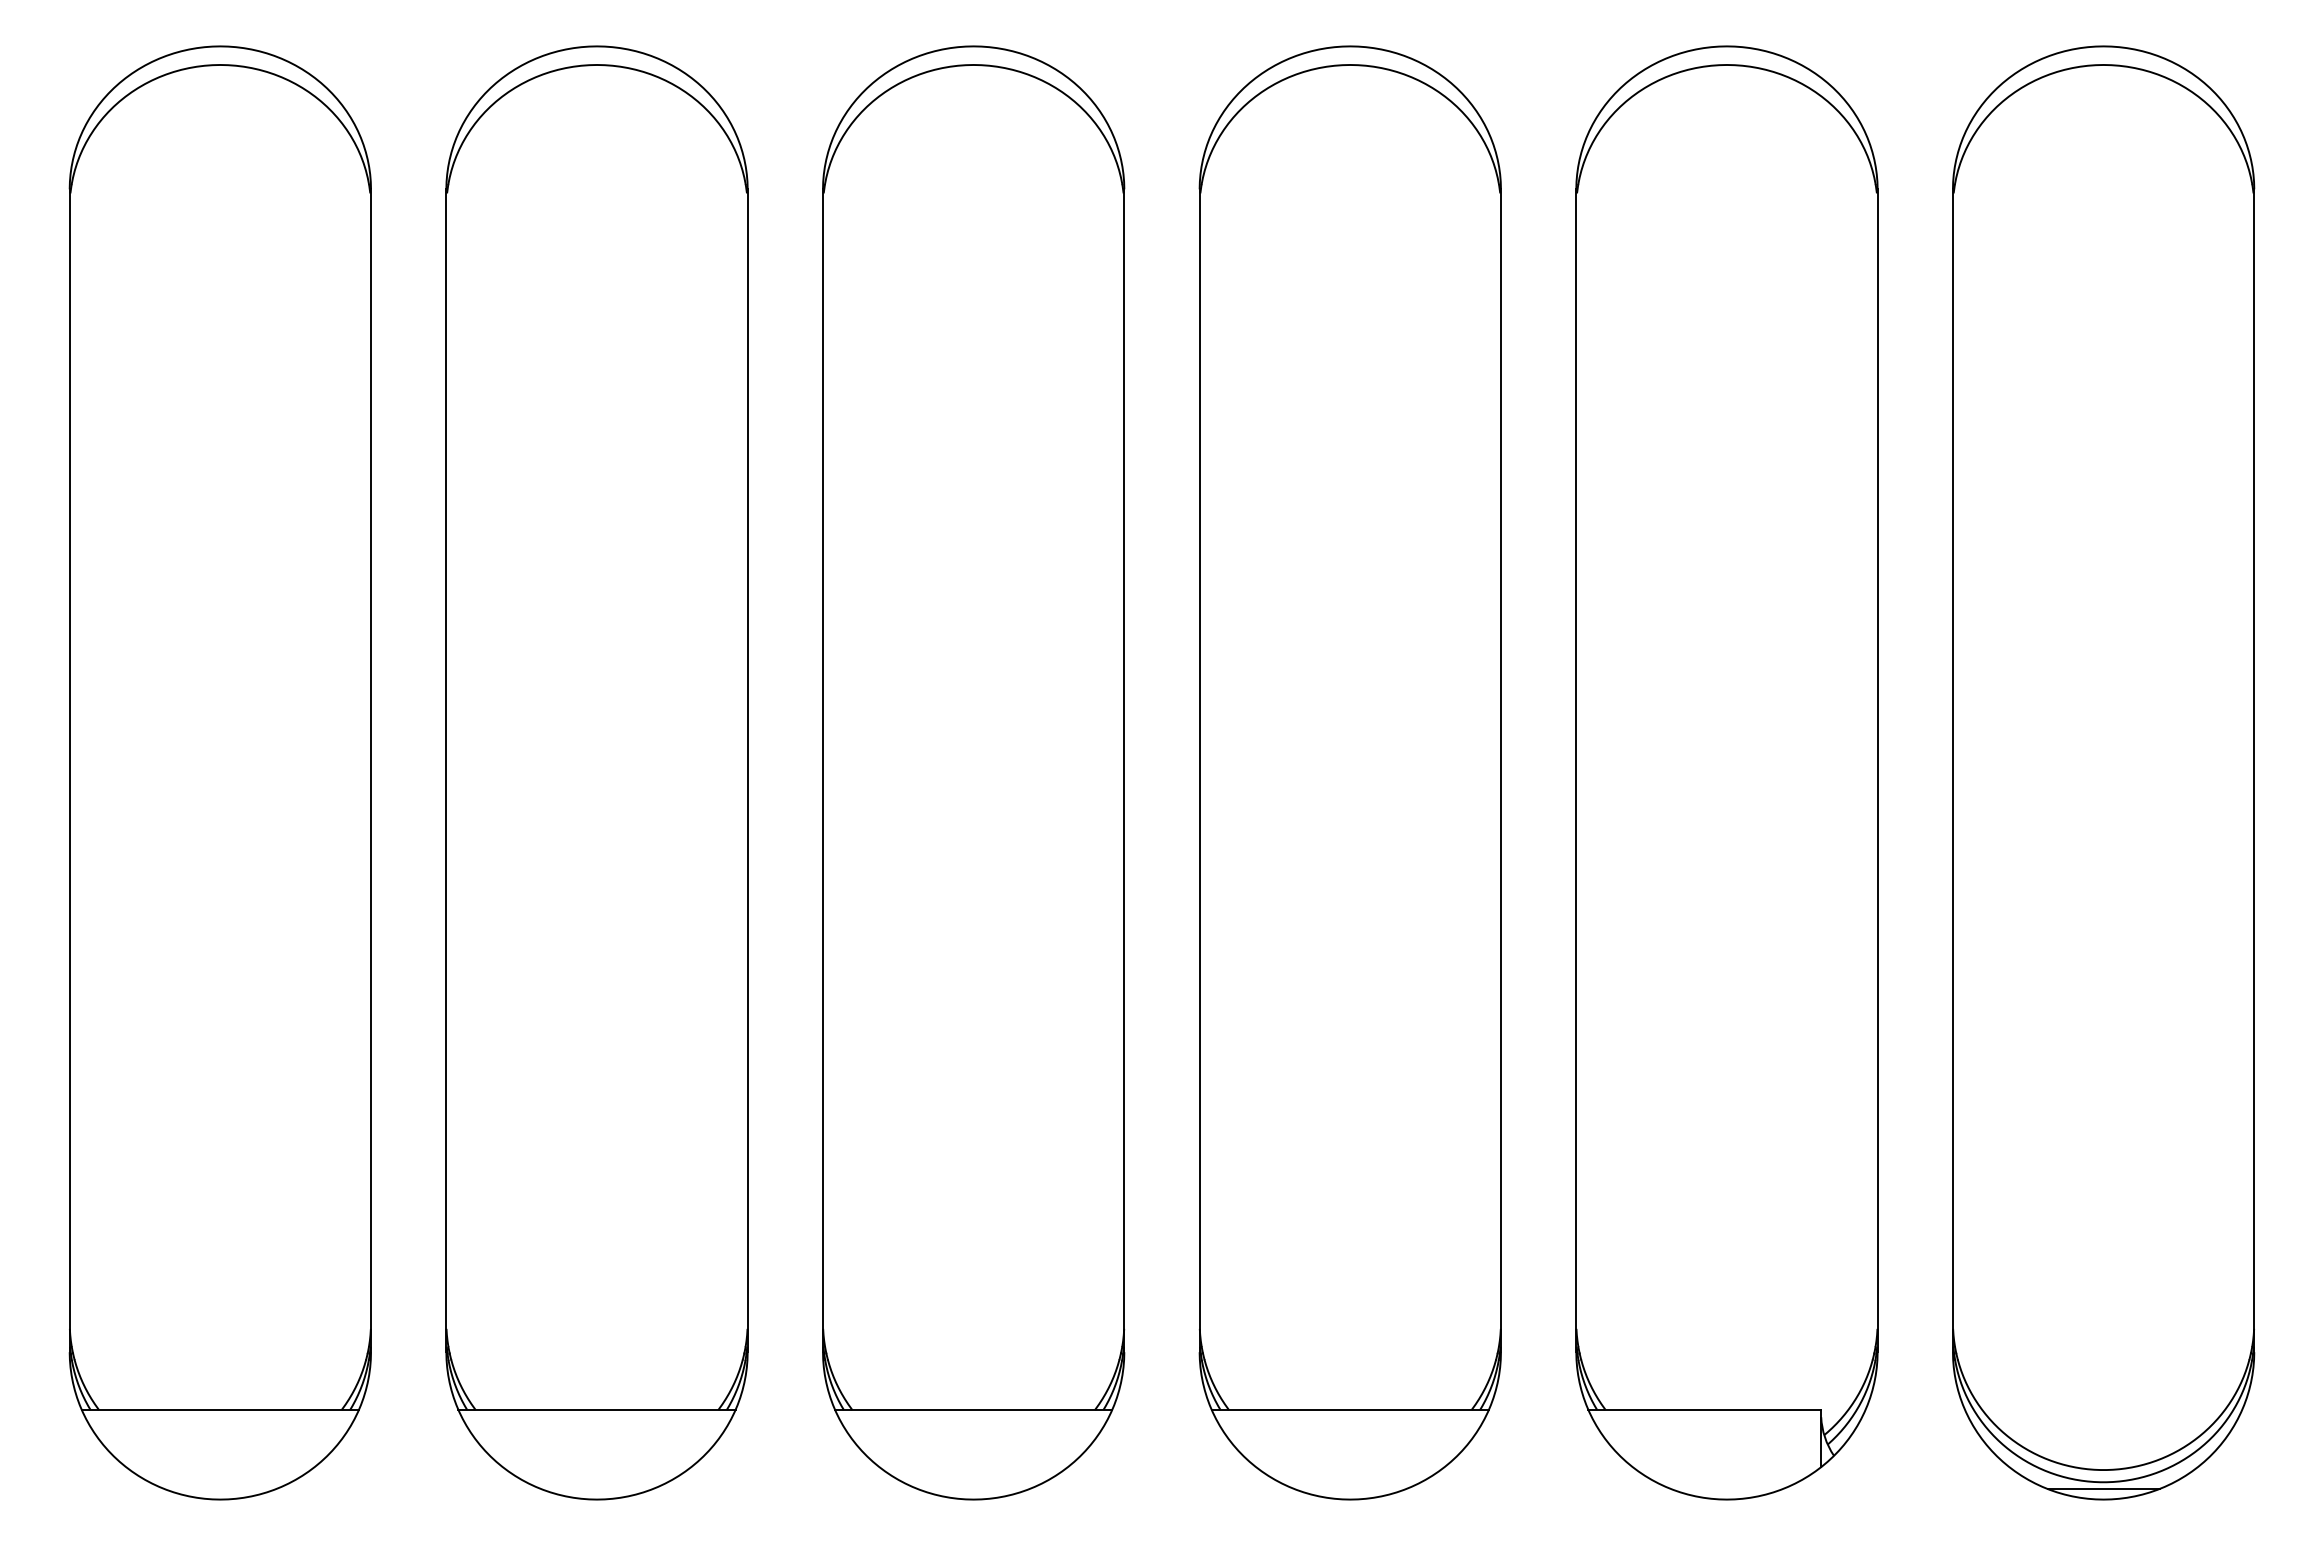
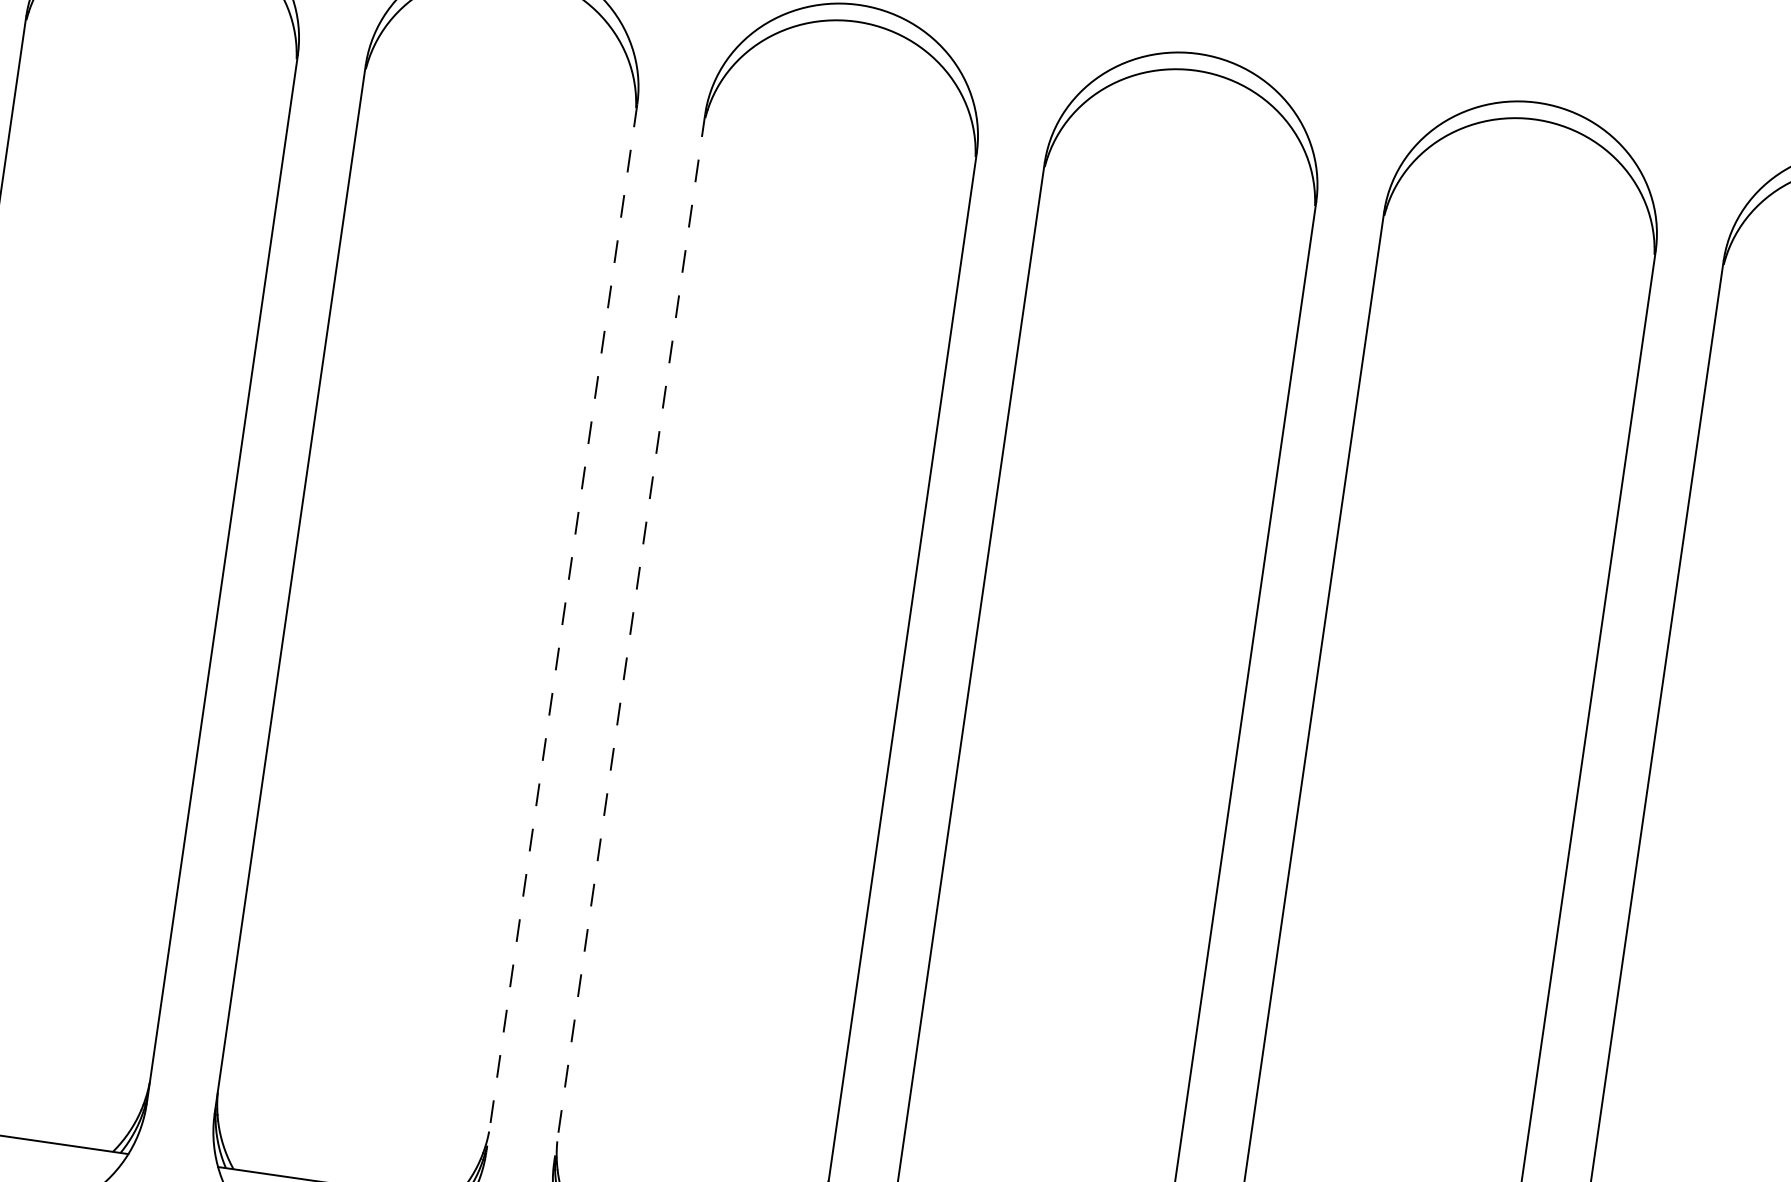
line: (747, 771) -> (561, 629), solid -> dashed
line: (823, 771) -> (630, 639), solid -> dashed

